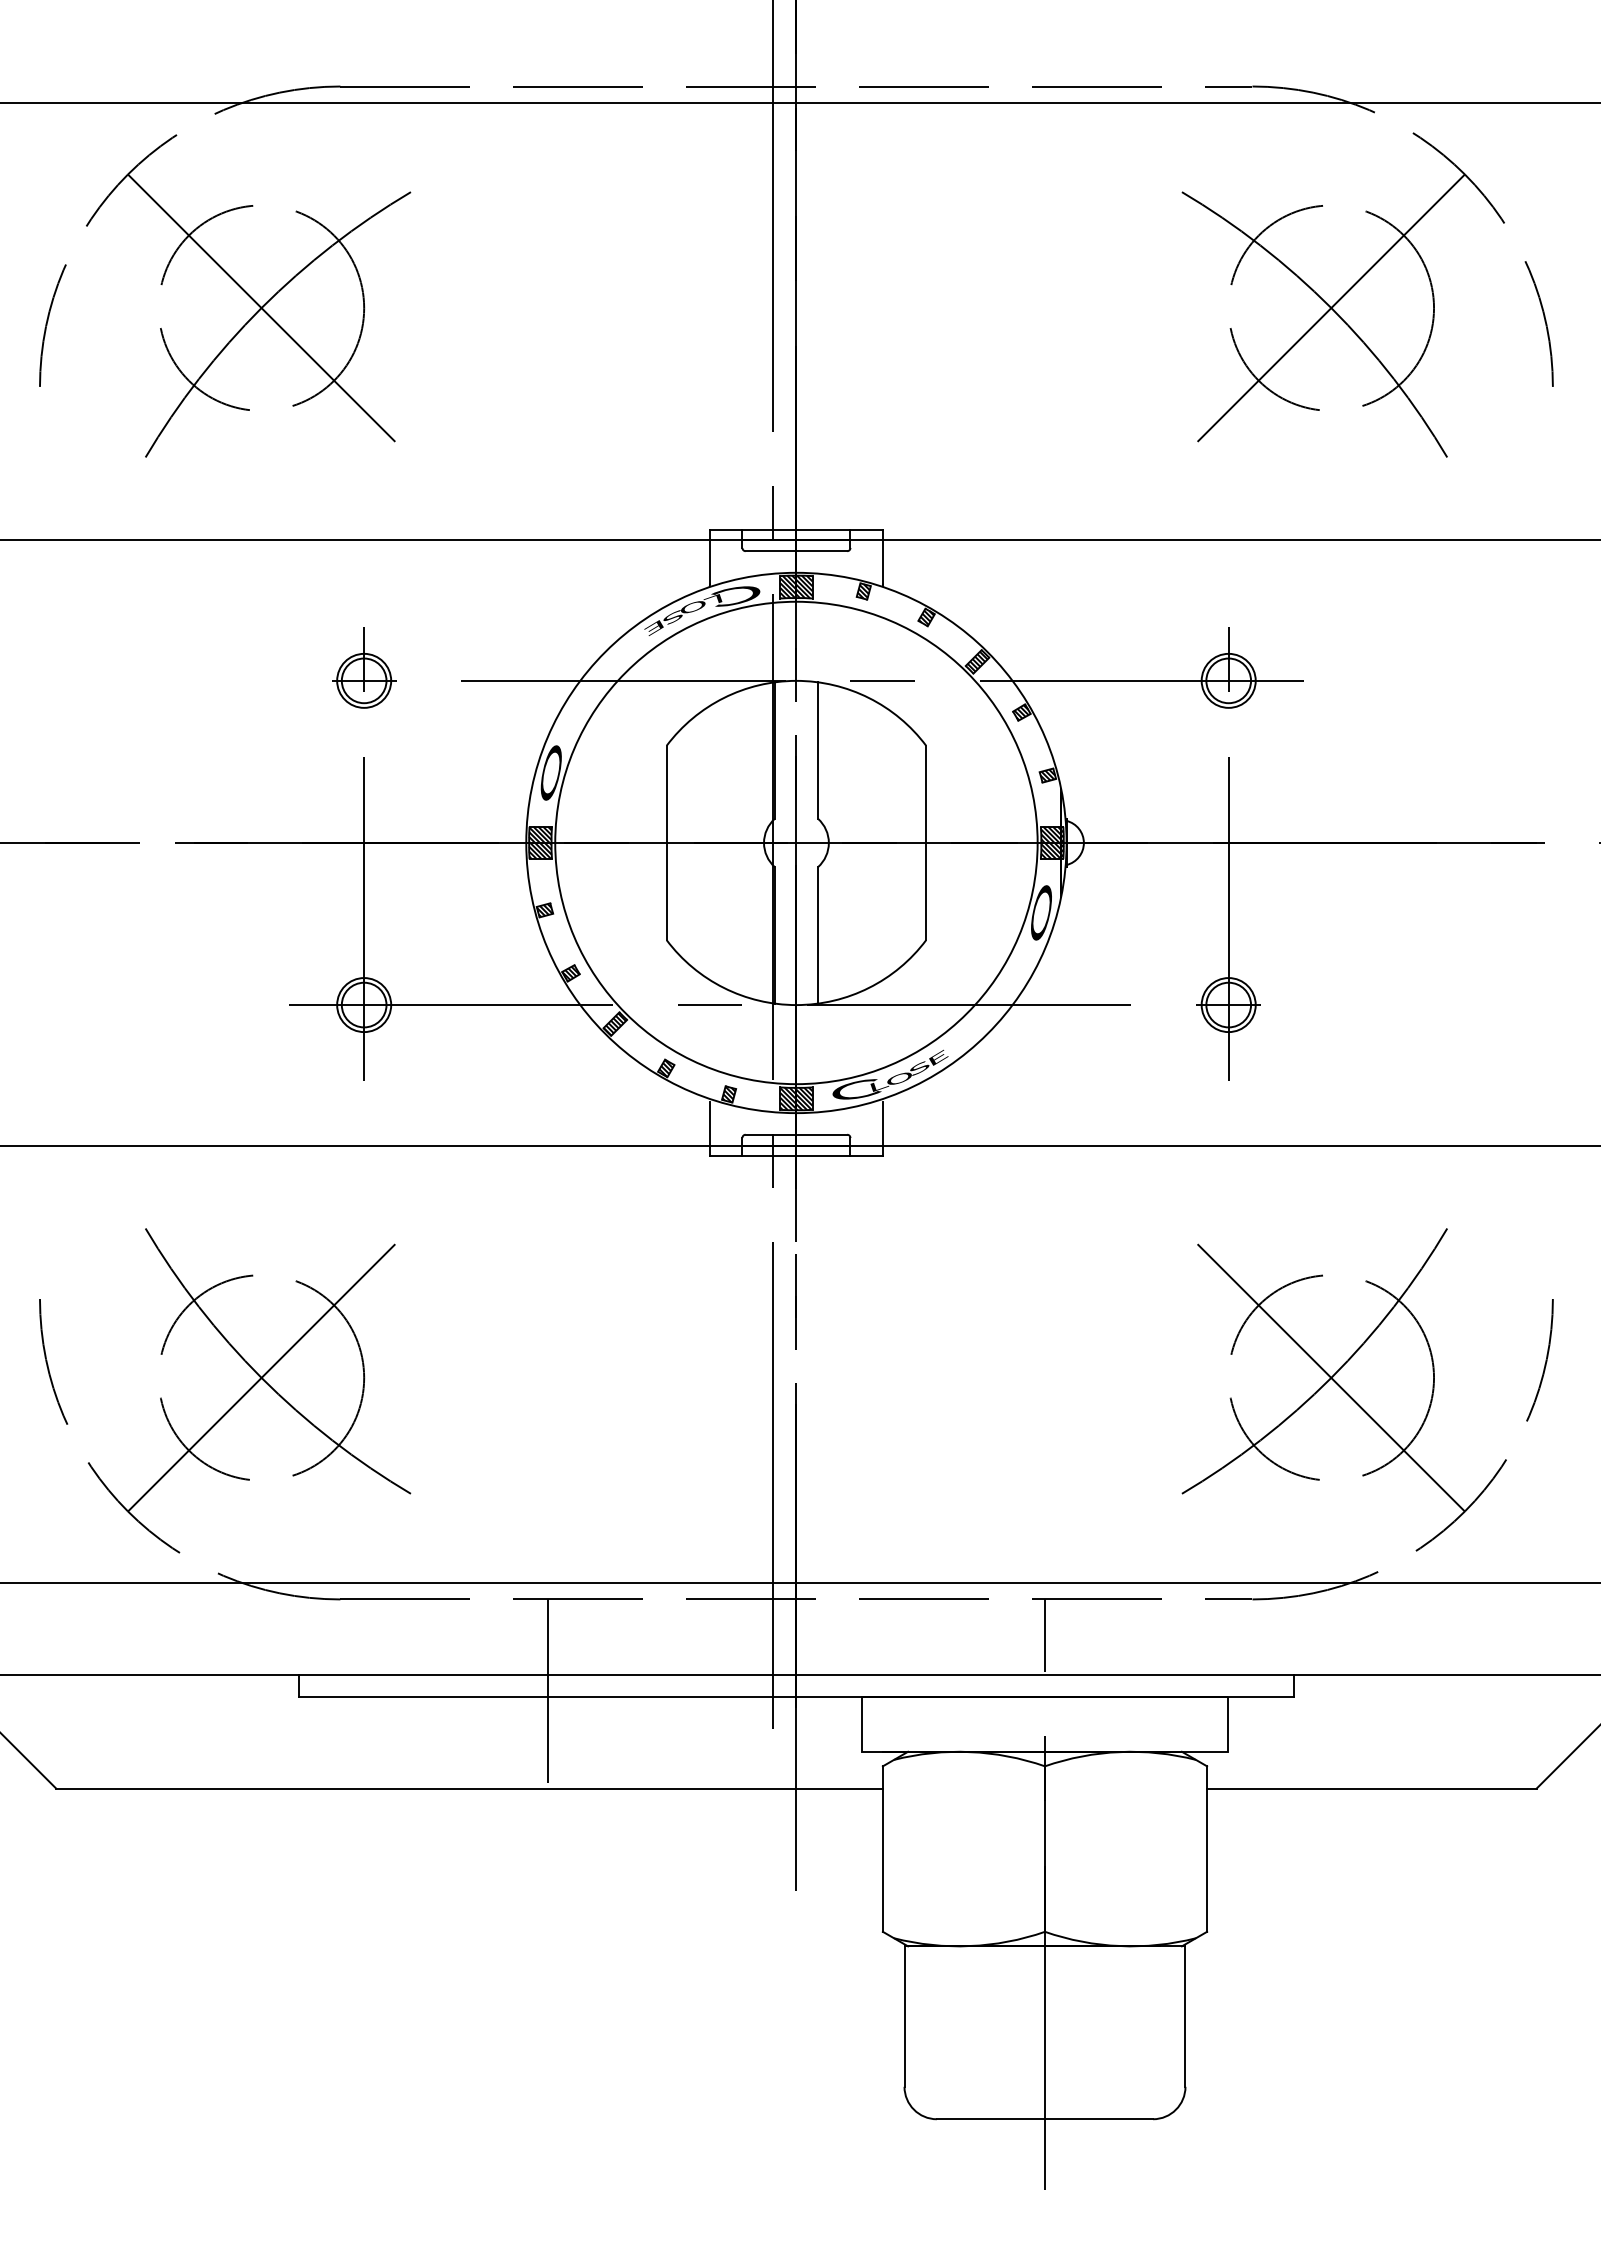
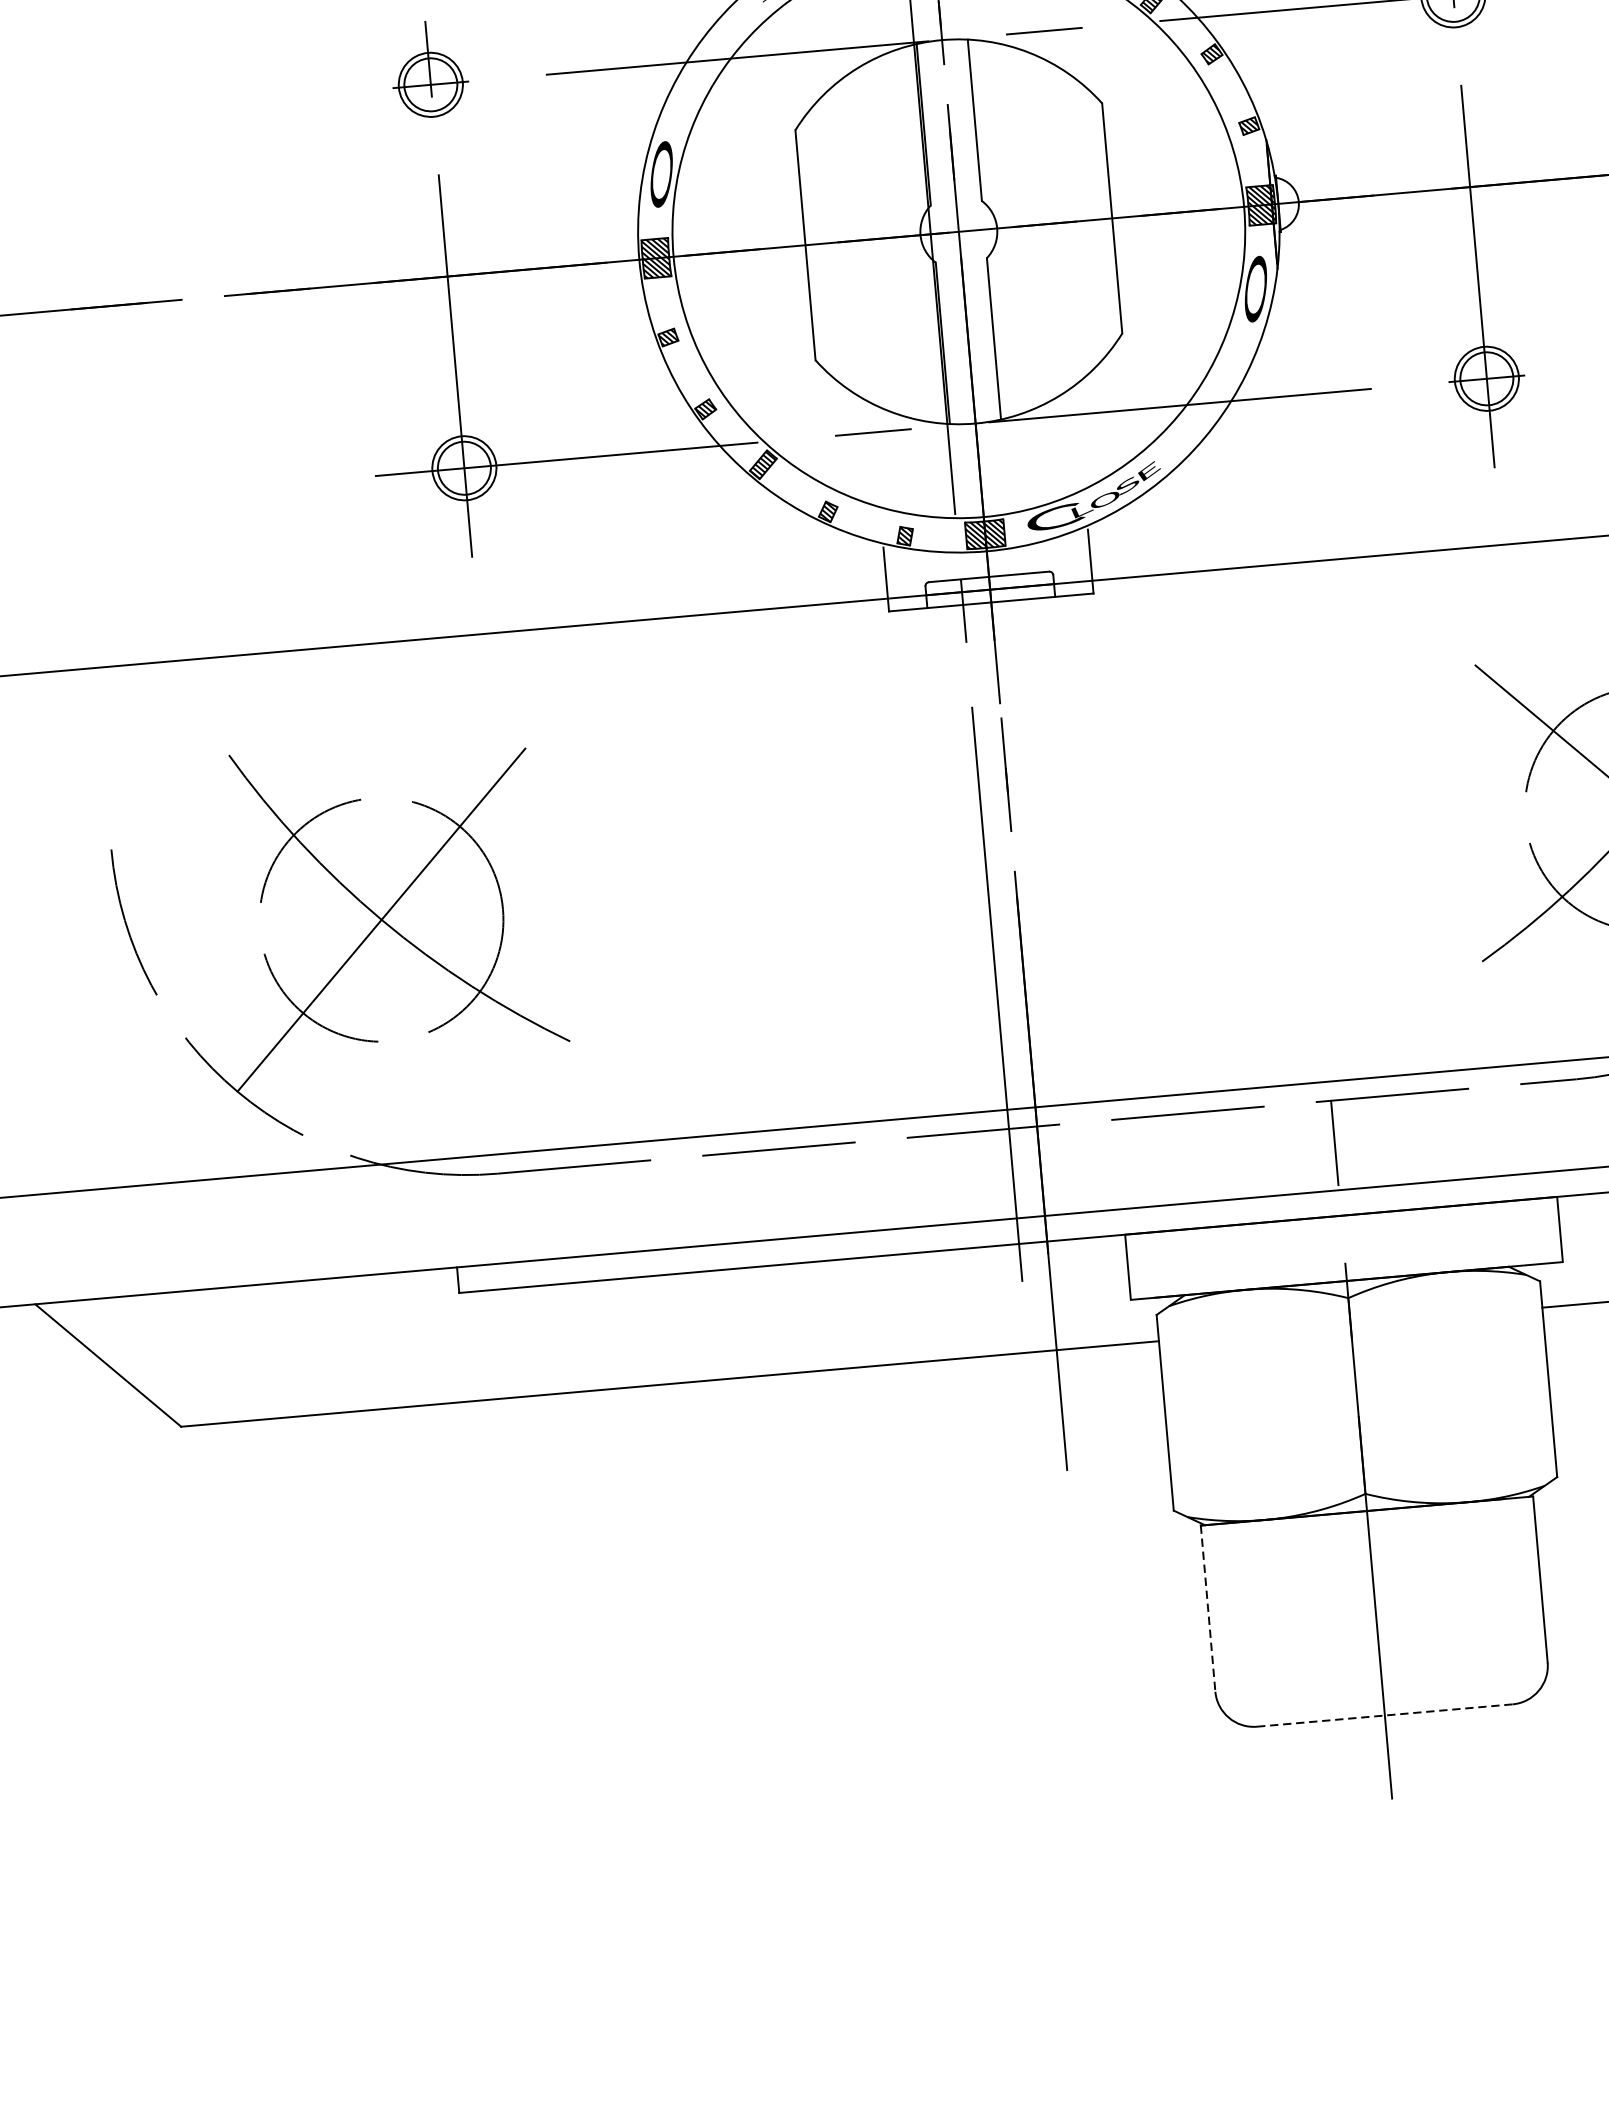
line: (547, 1691) -> (752, 1261), removed
line: (904, 2017) -> (1208, 1609), solid -> dashed
line: (1045, 2119) -> (1385, 1715), solid -> dashed

